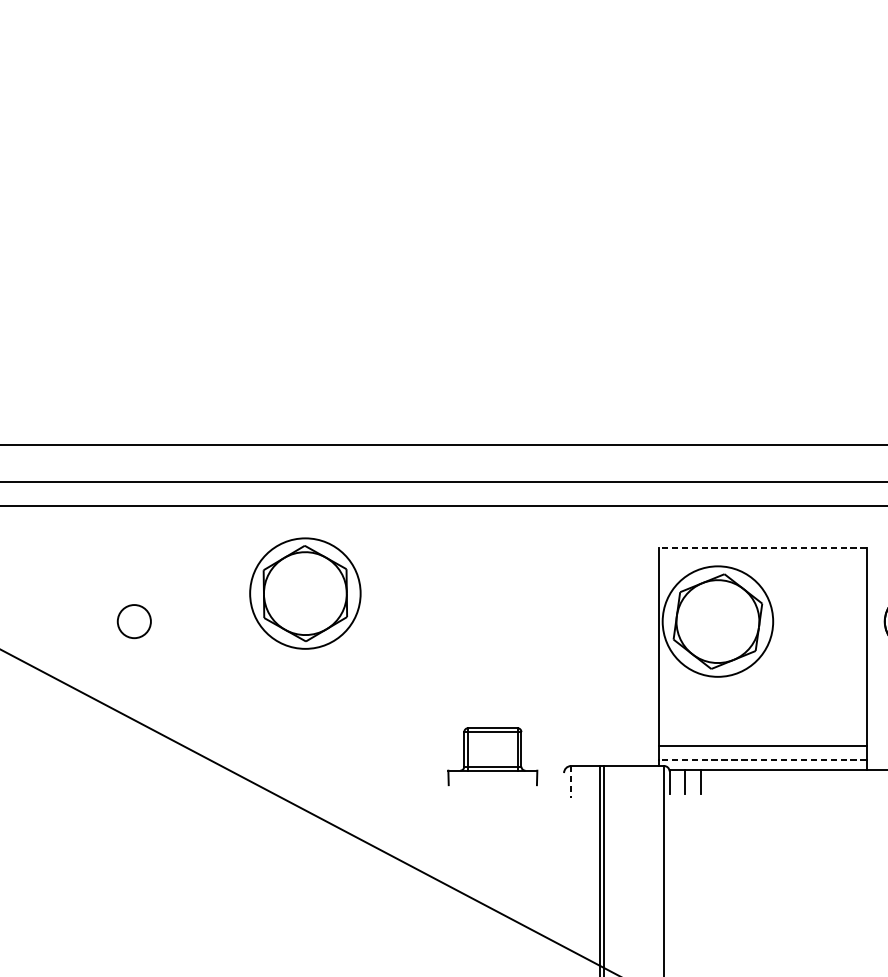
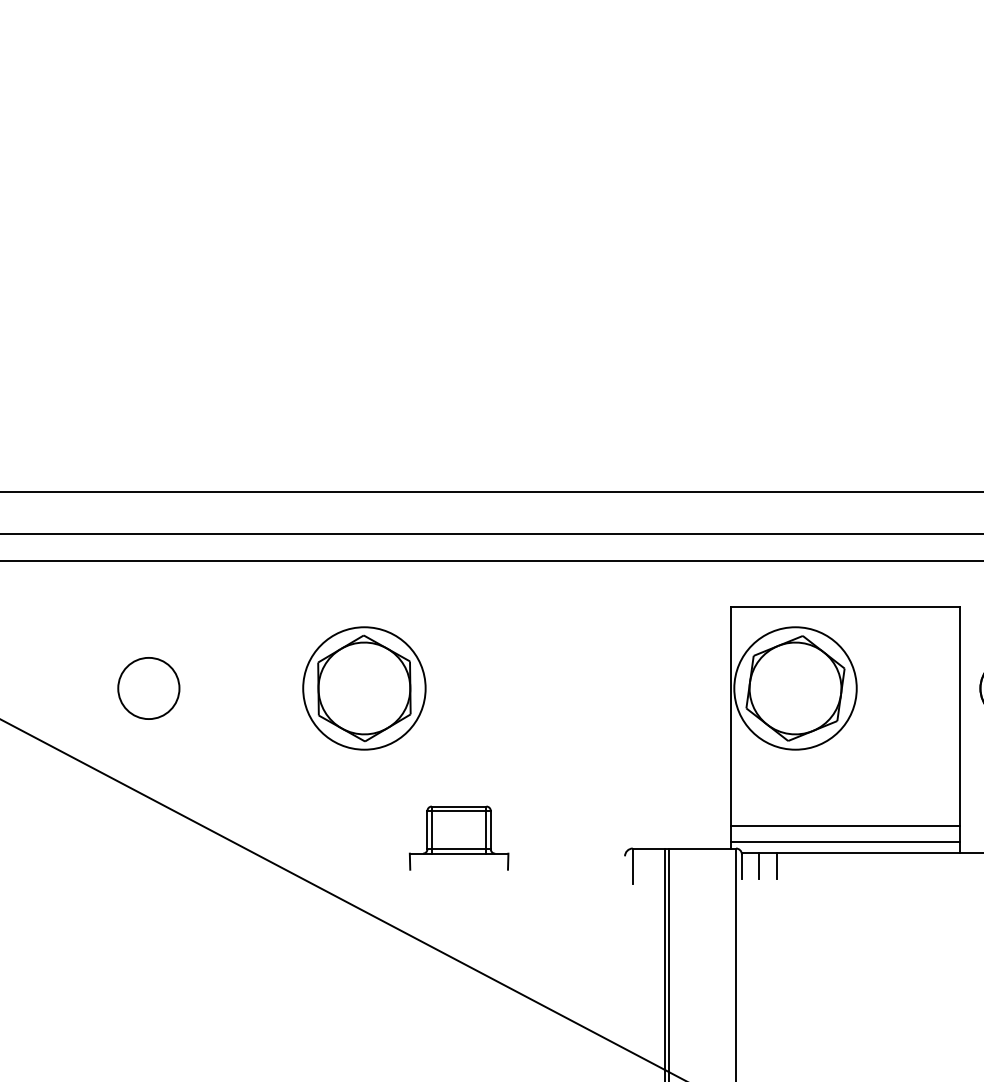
line: (763, 547) -> (845, 606), dashed -> solid
part: (305, 593) -> (364, 688), moved
circle: (133, 621) -> (148, 688), size x1.67
part: (492, 756) -> (458, 837), moved
line: (763, 759) -> (845, 841), dashed -> solid
line: (570, 782) -> (632, 866), dashed -> solid

